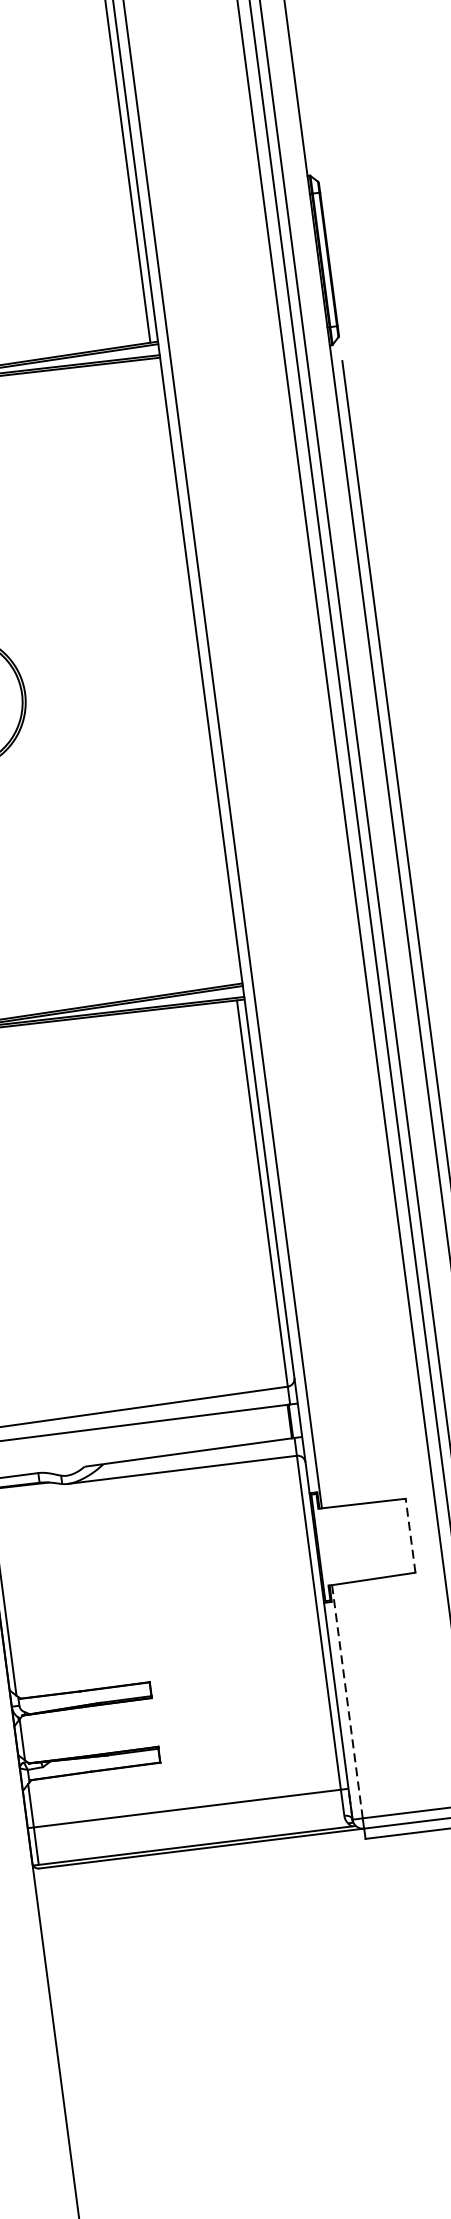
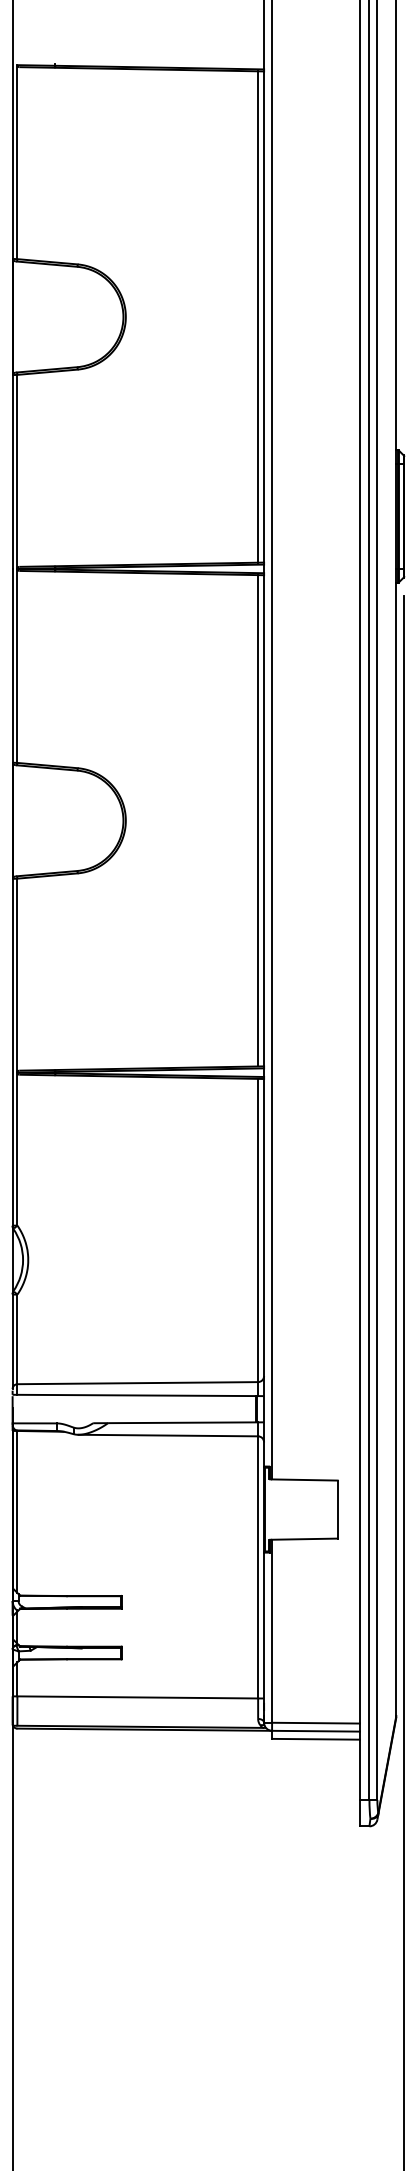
line: (194, 671) -> (258, 820), added
line: (410, 1535) -> (337, 1509), dashed -> solid
line: (347, 1702) -> (272, 1631), dashed -> solid

